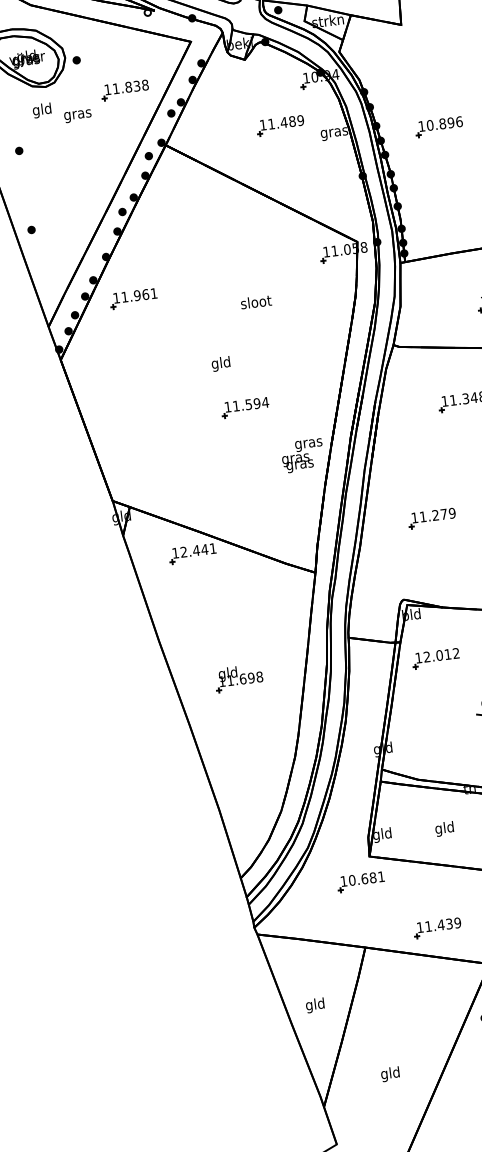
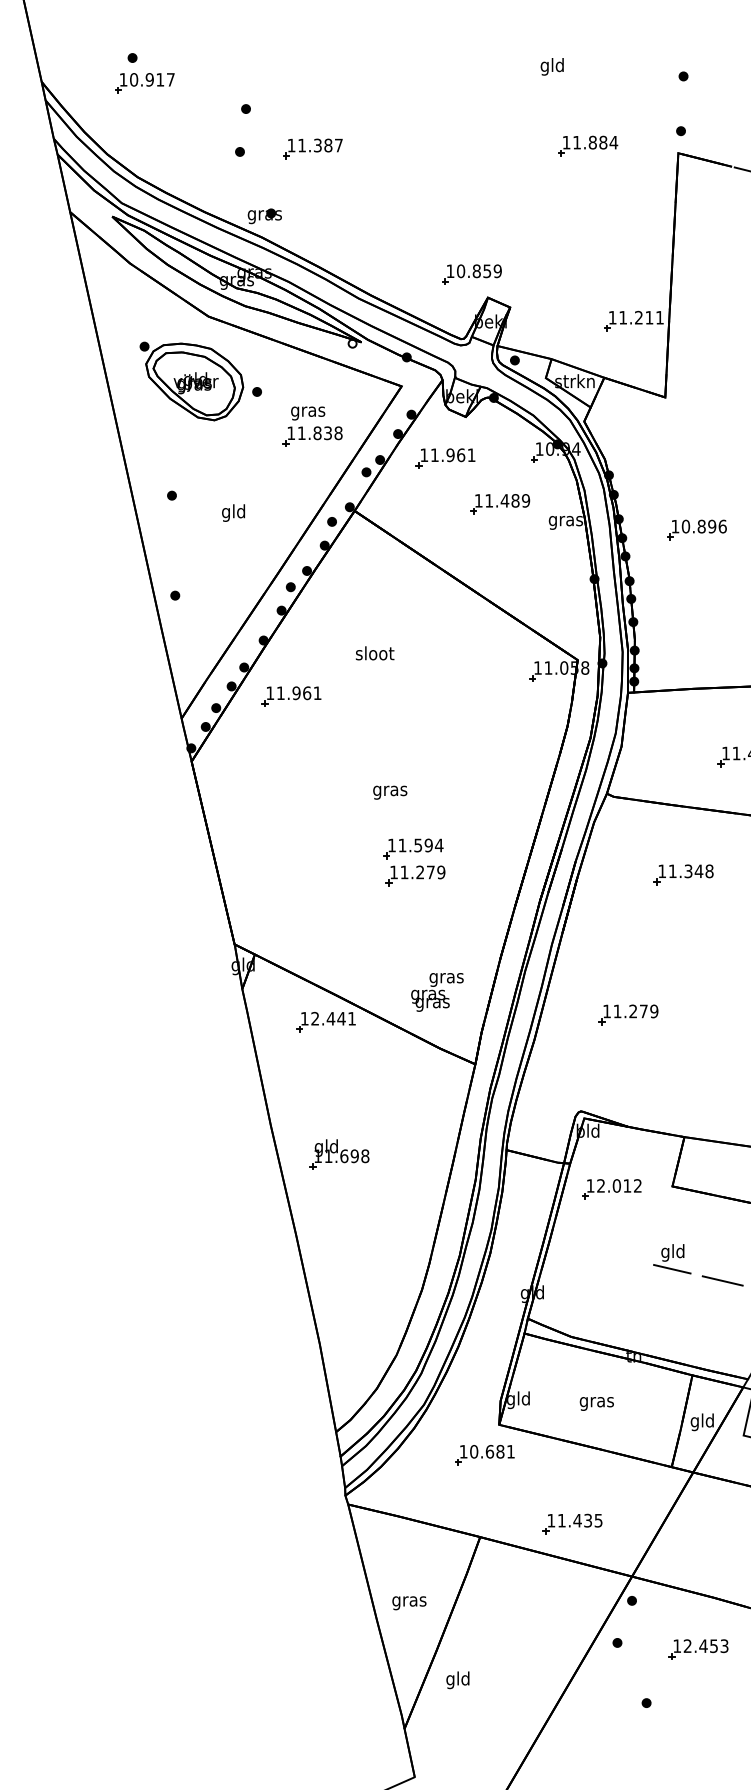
part: (232, 94) -> (445, 458), added
text: (42, 110) -> (233, 512), moved
text: (78, 116) -> (308, 413), moved
text: (256, 302) -> (375, 653), moved
text: (221, 363) -> (390, 790), gld -> gras
part: (249, 428) -> (415, 875), added
text: (302, 455) -> (437, 992), moved
part: (239, 678) -> (339, 1154), moved
text: (444, 828) -> (596, 1401), gld -> gras
text: (457, 922) -> (598, 1520), 11.439 -> 11.435
text: (315, 1005) -> (409, 1601), gld -> gras
text: (390, 1074) -> (457, 1680), moved

